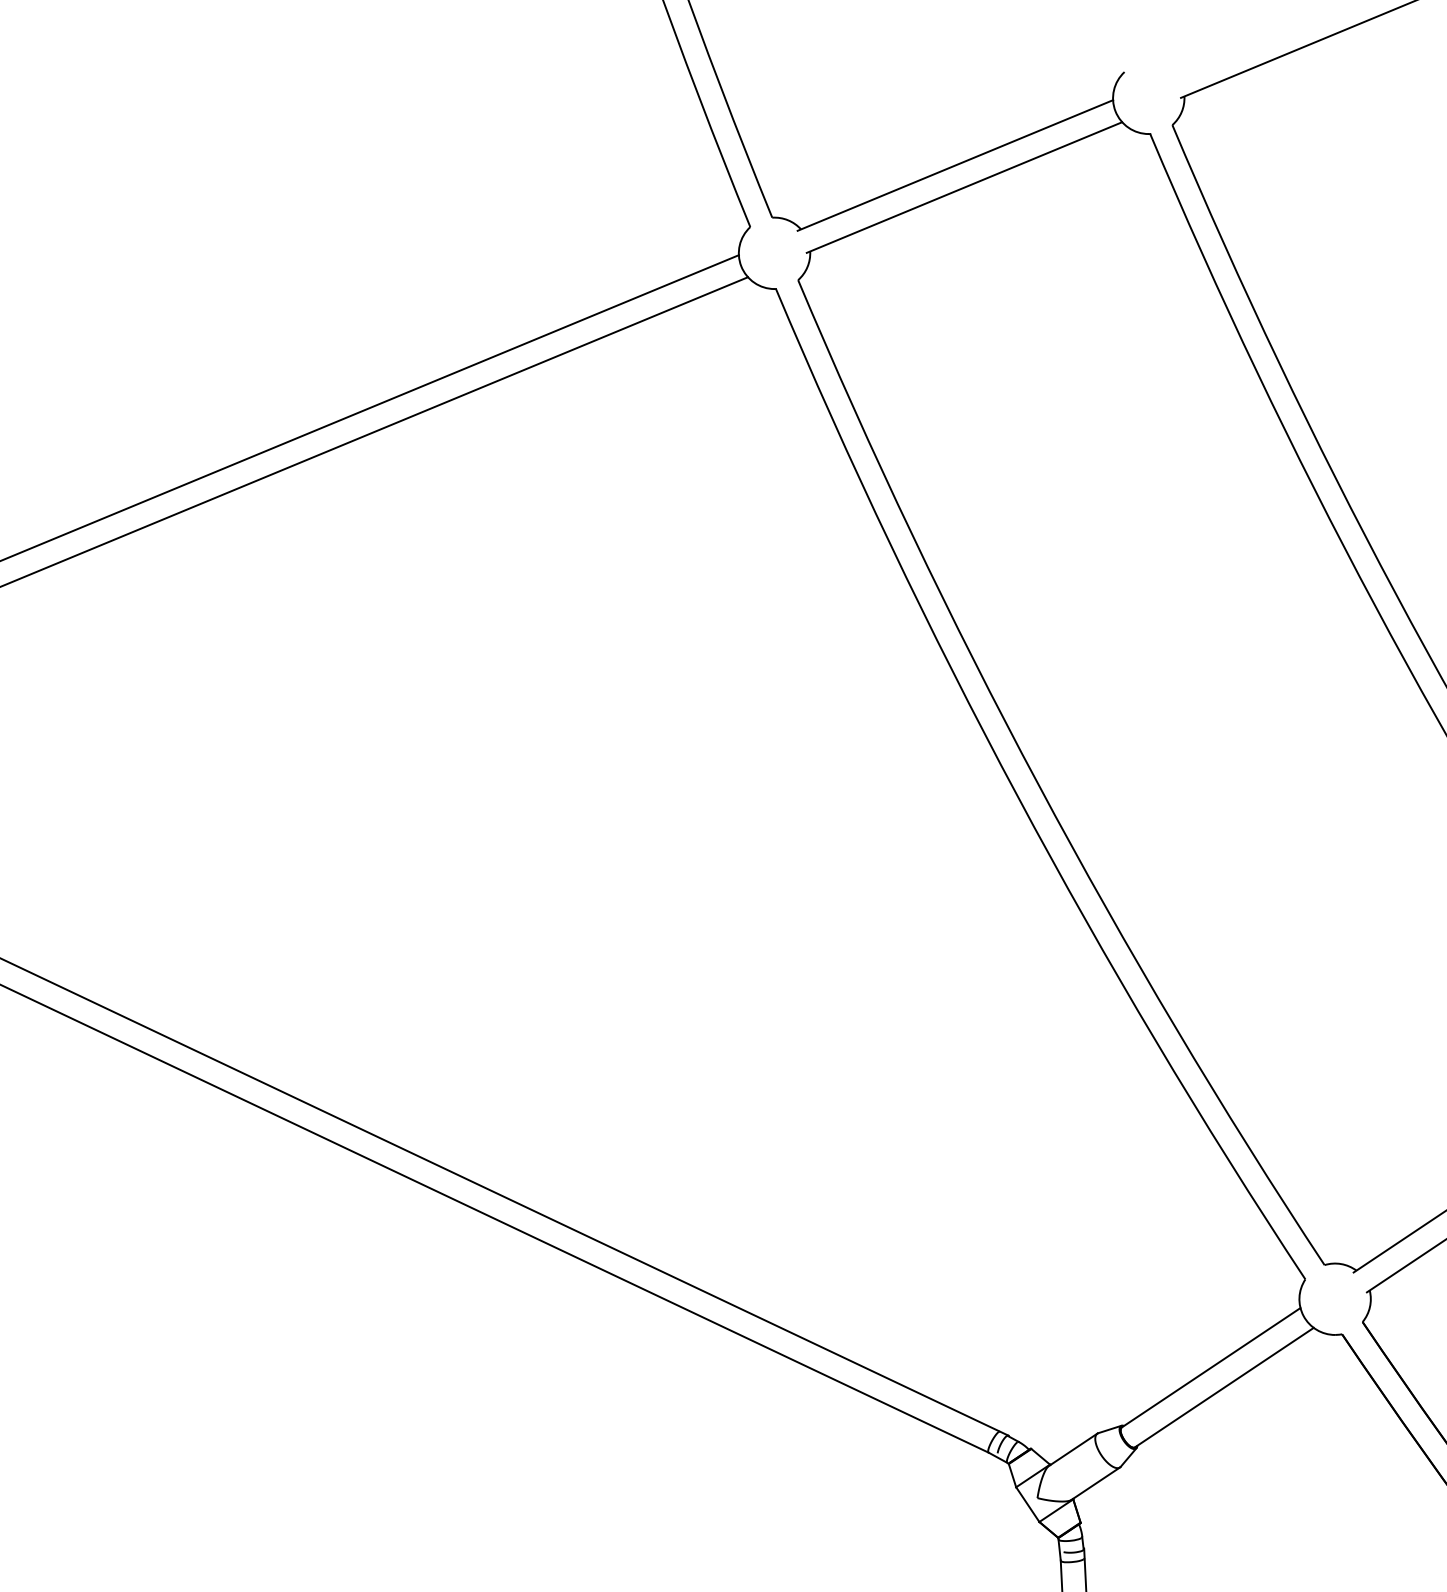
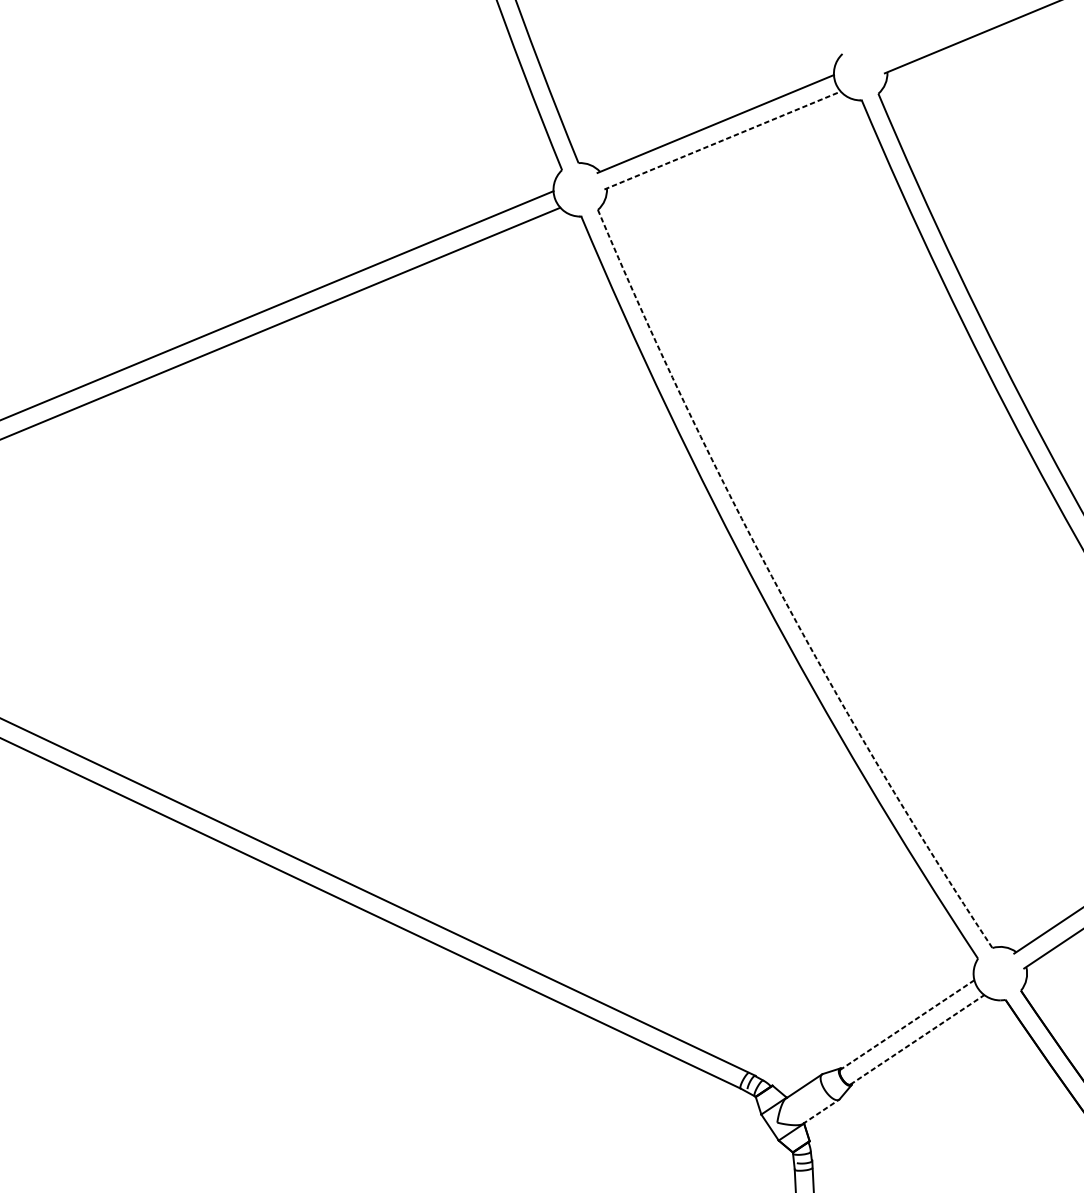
line: (964, 187) -> (722, 140), solid -> dashed
arc: (1038, 784) -> (778, 587), solid -> dashed
line: (1210, 1368) -> (906, 1025), solid -> dashed
line: (1224, 1387) -> (917, 1039), solid -> dashed
line: (1096, 1483) -> (821, 1111), solid -> dashed

